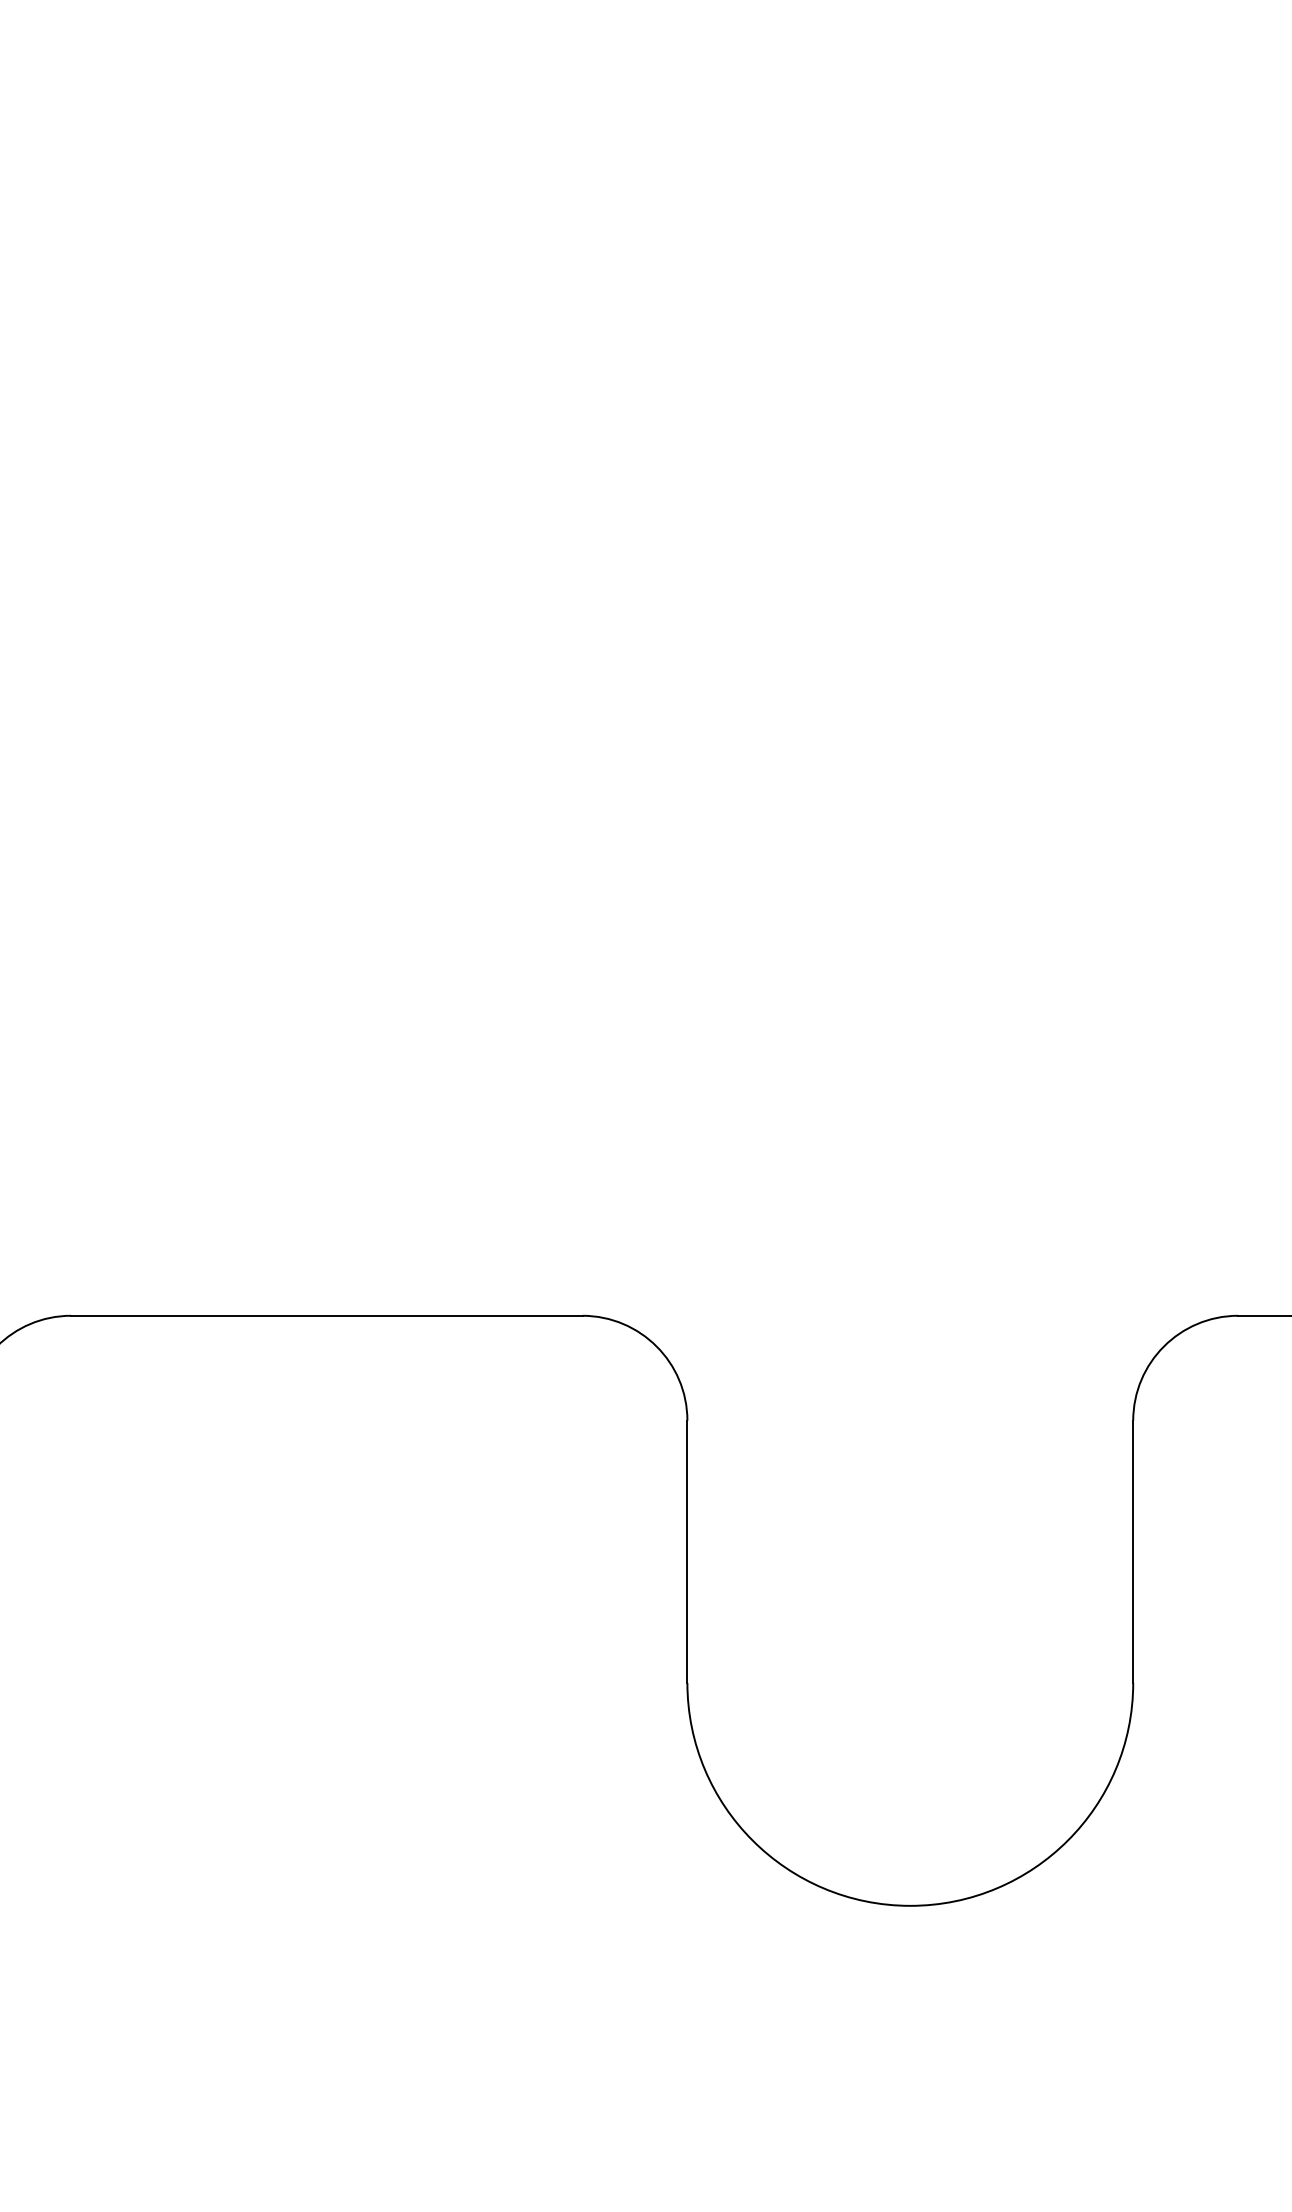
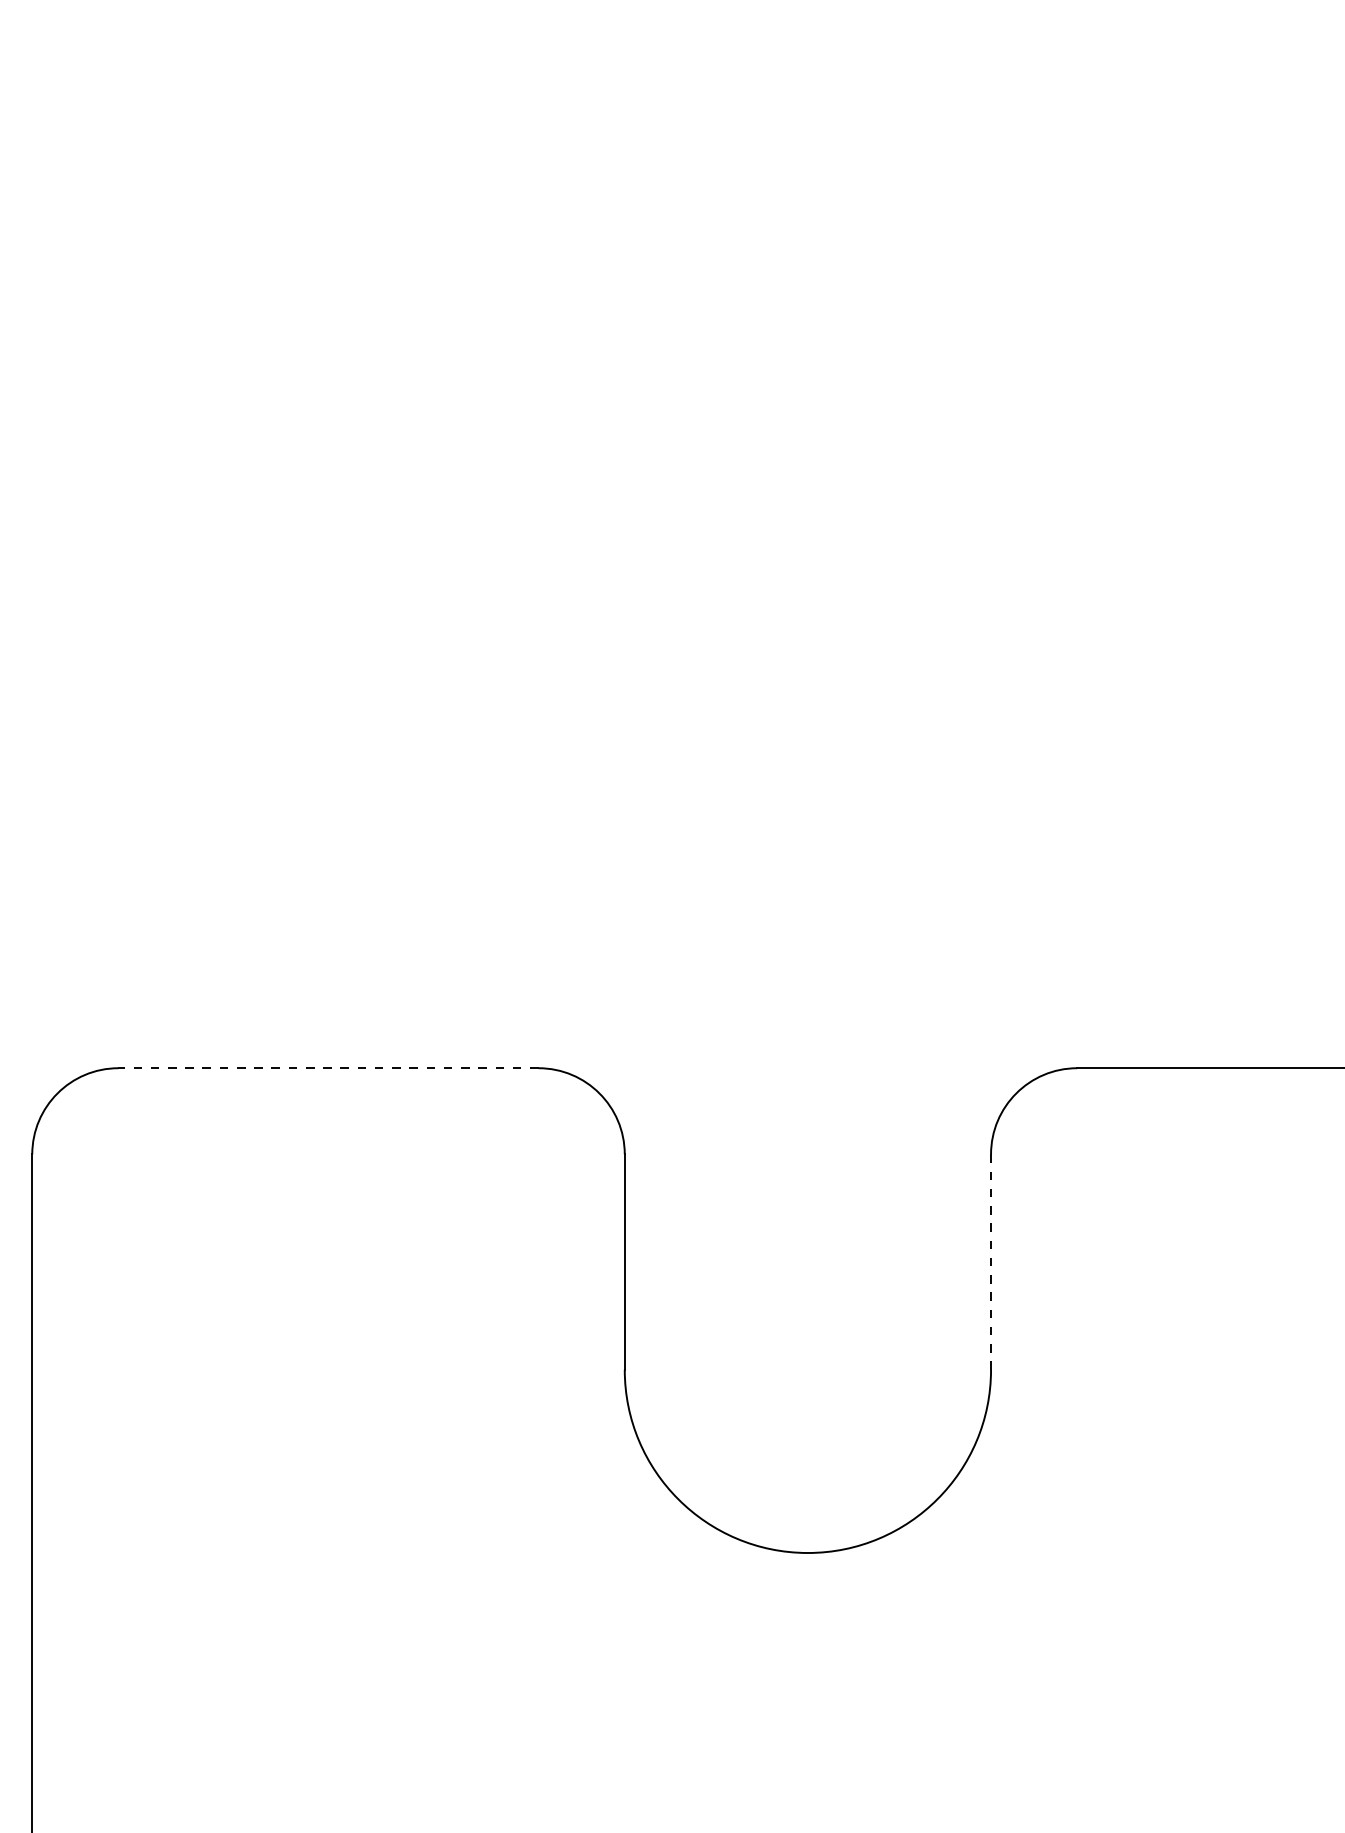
line: (326, 1316) -> (328, 1068), solid -> dashed
line: (1133, 1552) -> (991, 1262), solid -> dashed

